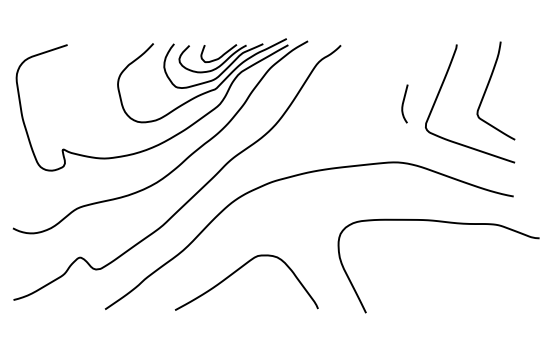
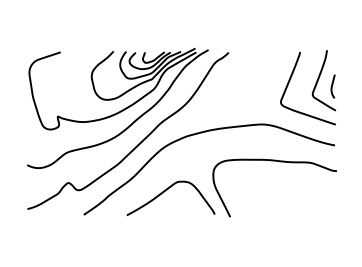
curve: (403, 103) -> (332, 86), moved
curve: (446, 224) -> (279, 162), moved

